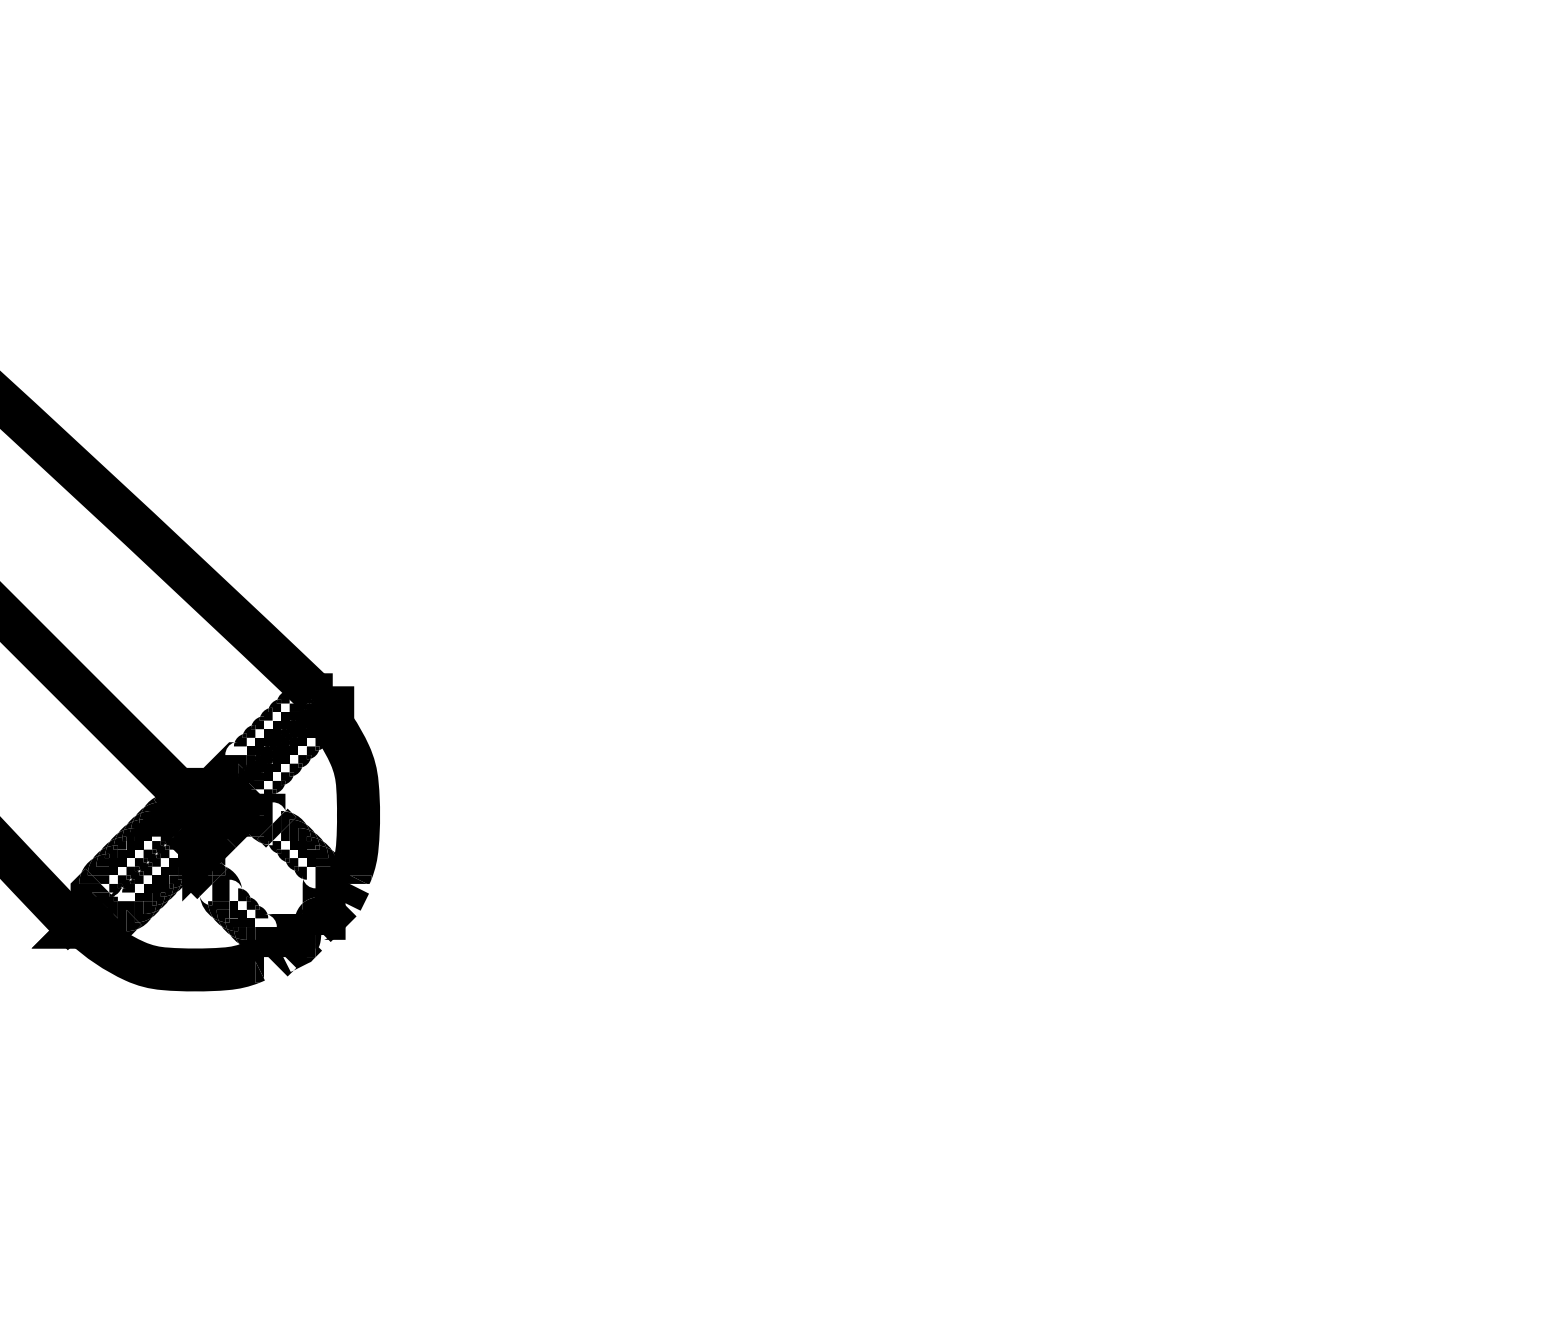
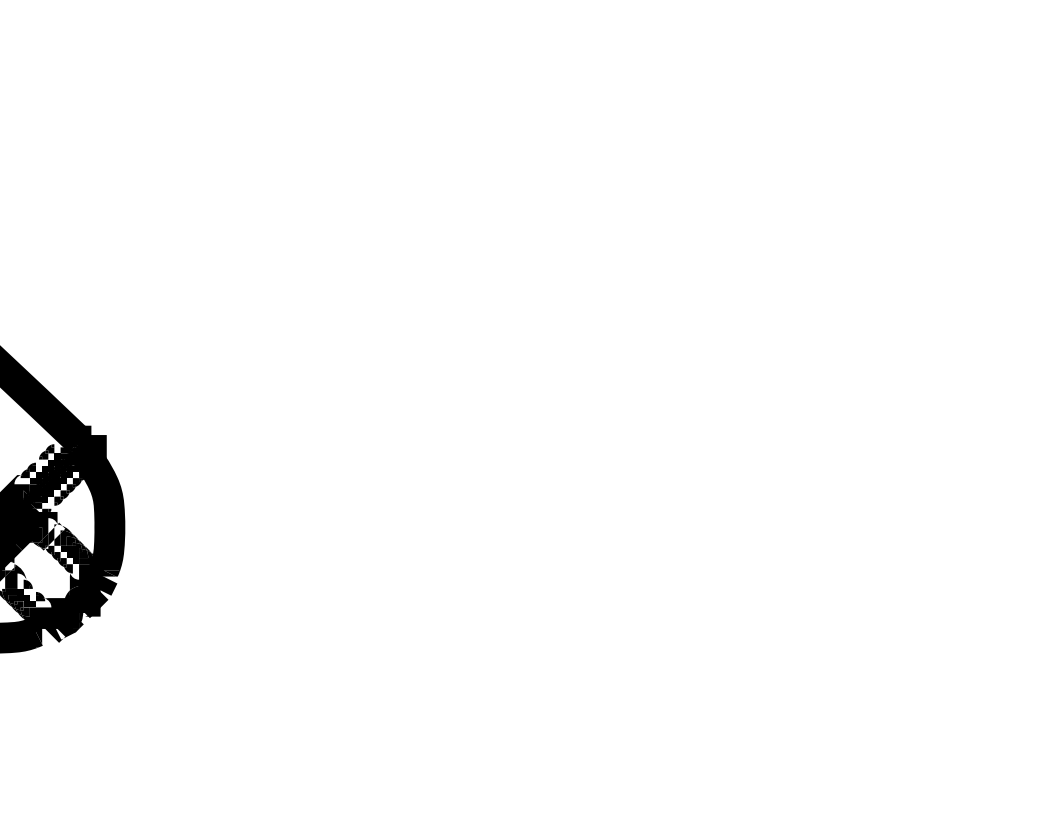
fill: (283, 697) -> (56, 443), removed
fill: (257, 722) -> (37, 460), removed
fill: (278, 786) -> (52, 506), removed
fill: (288, 821) -> (59, 531), removed
fill: (218, 868) -> (9, 565), removed
fill: (252, 903) -> (33, 590), removed

